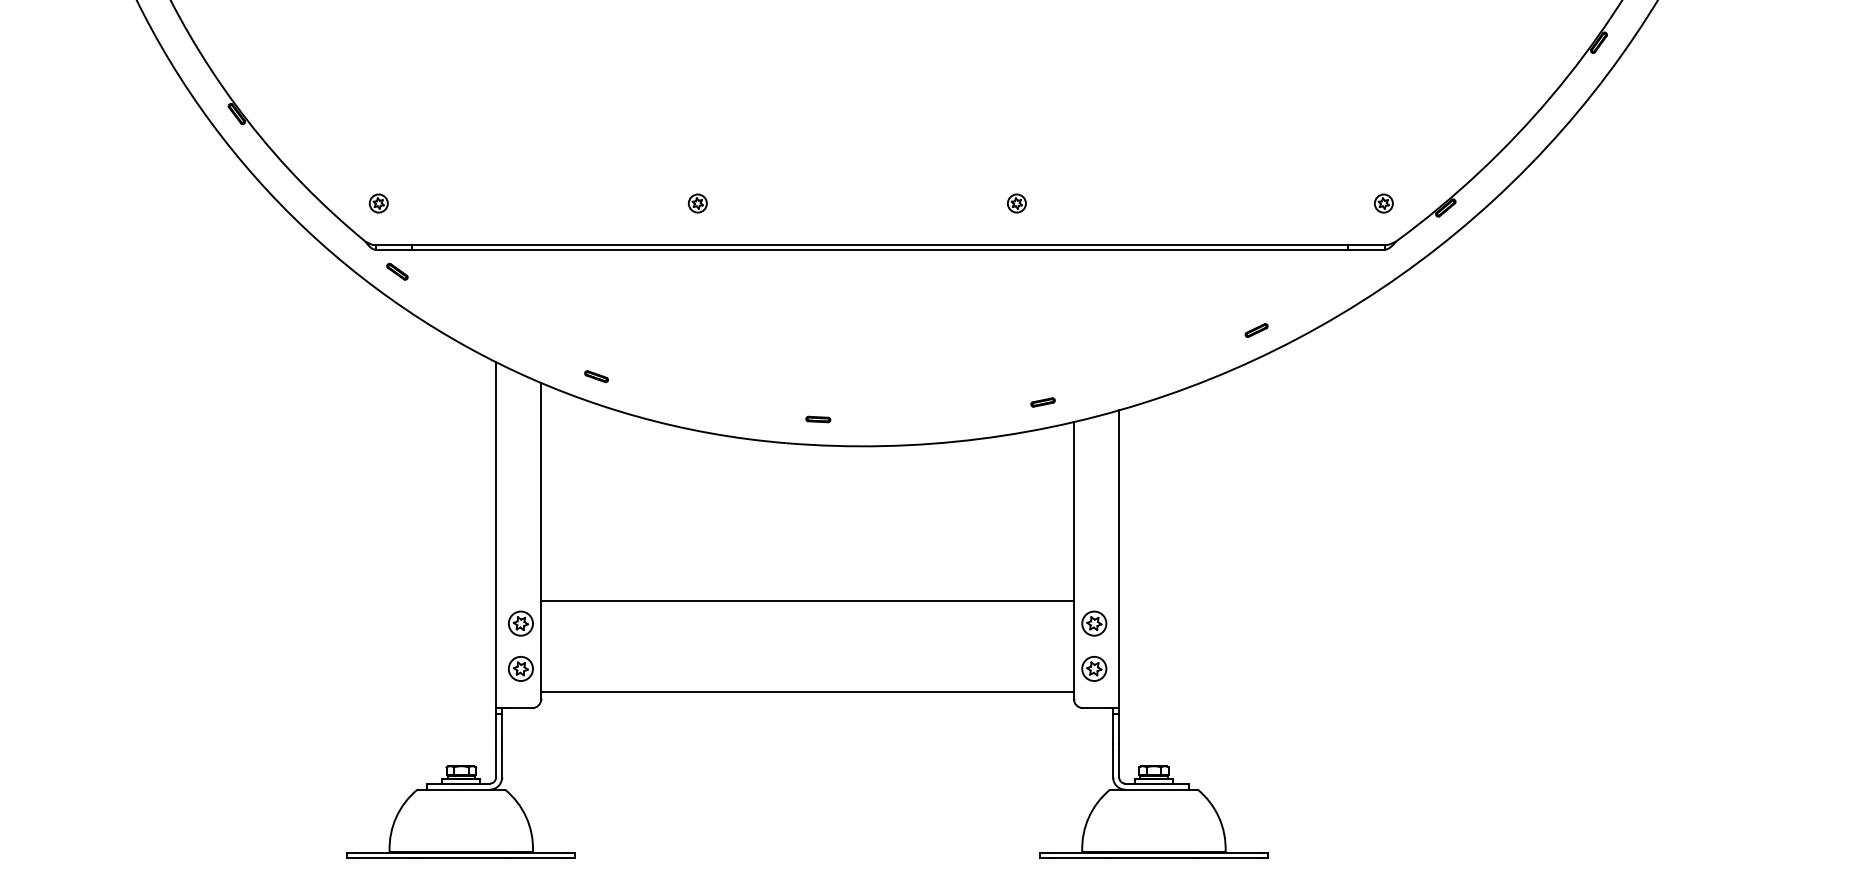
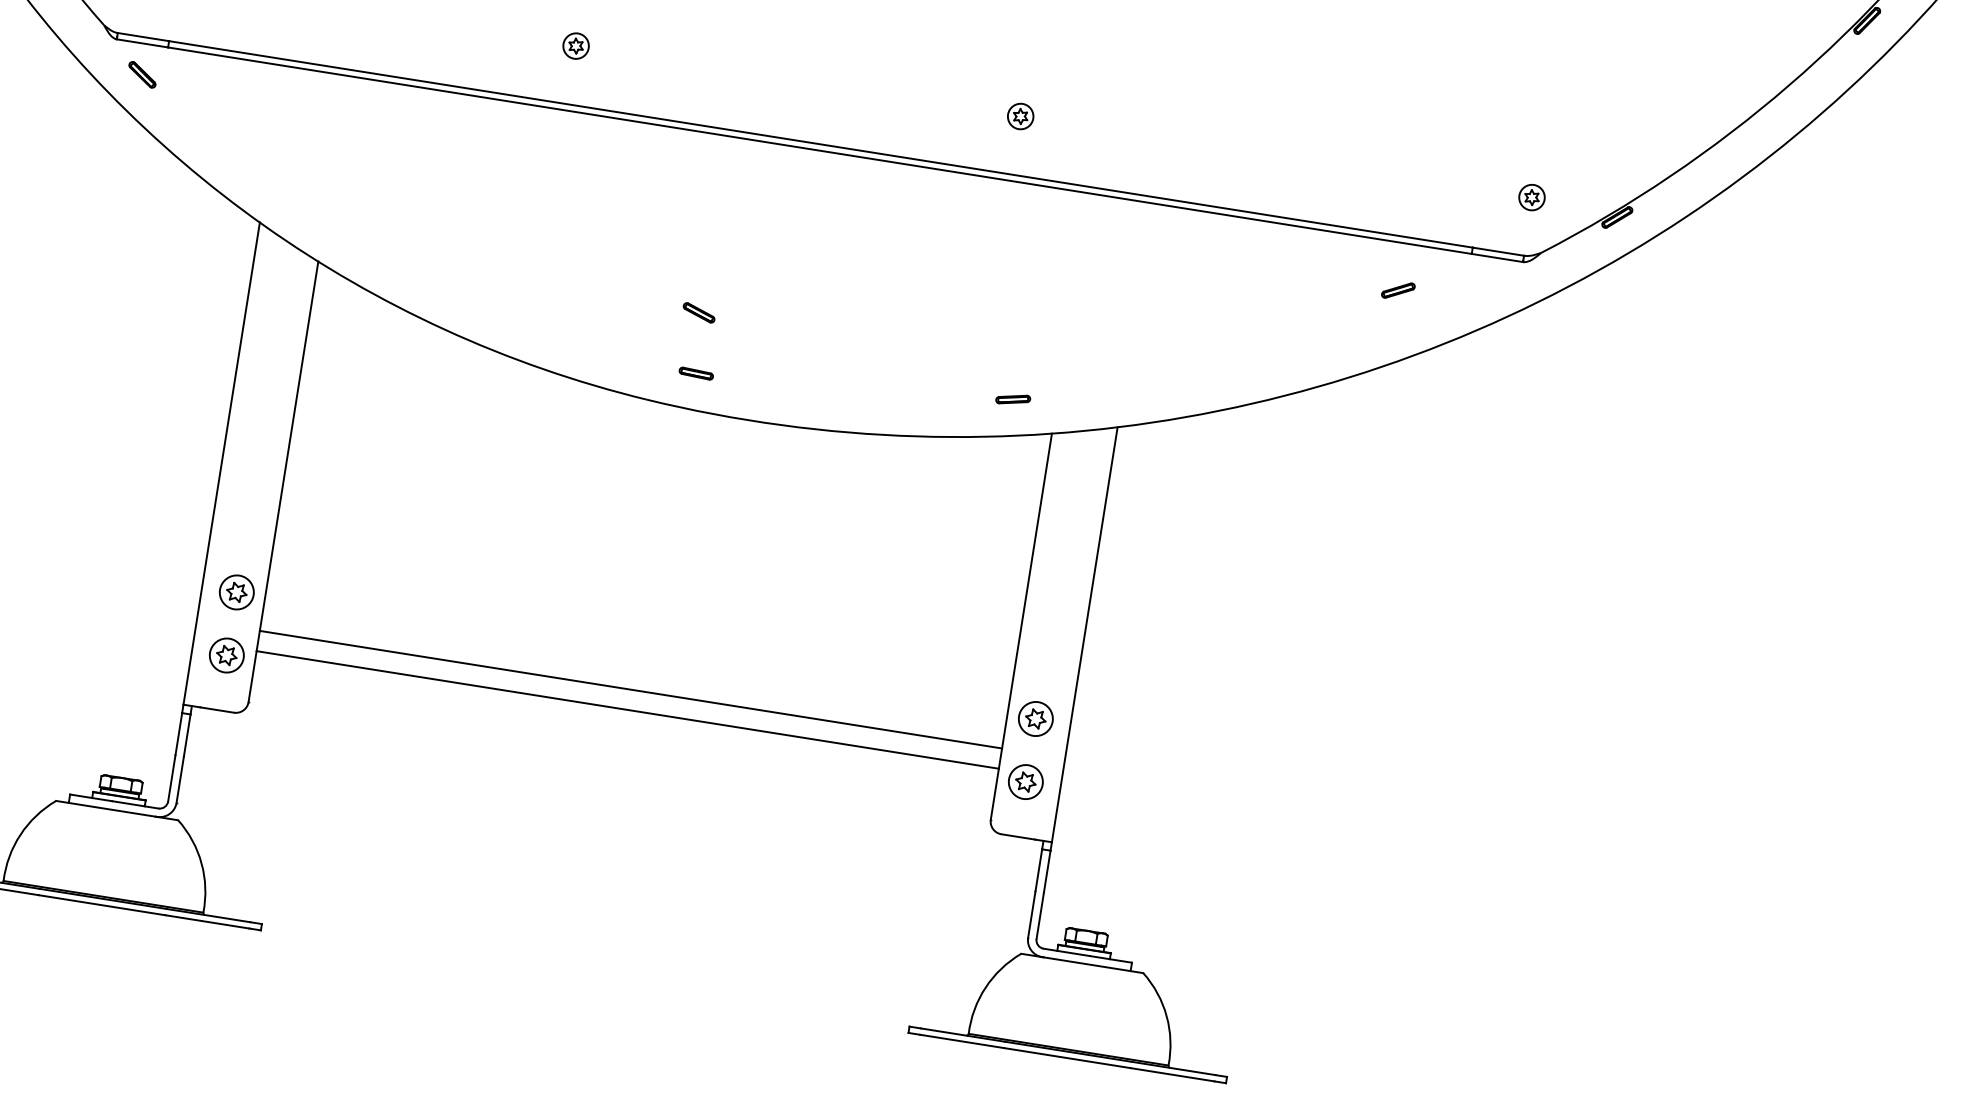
part: (1256, 330) -> (1398, 290), moved
part: (596, 376) -> (699, 312), moved
line: (807, 601) -> (630, 690), moved
line: (807, 691) -> (627, 709), moved

